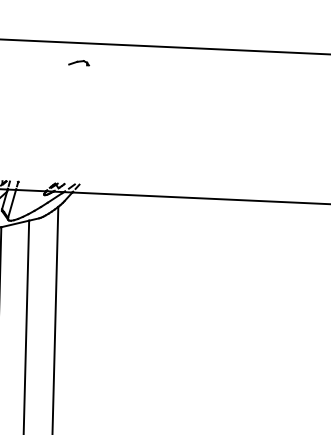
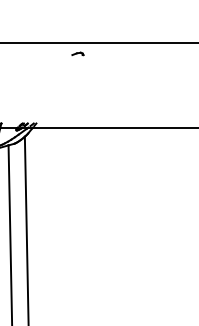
part: (78, 62) -> (77, 53), moved

